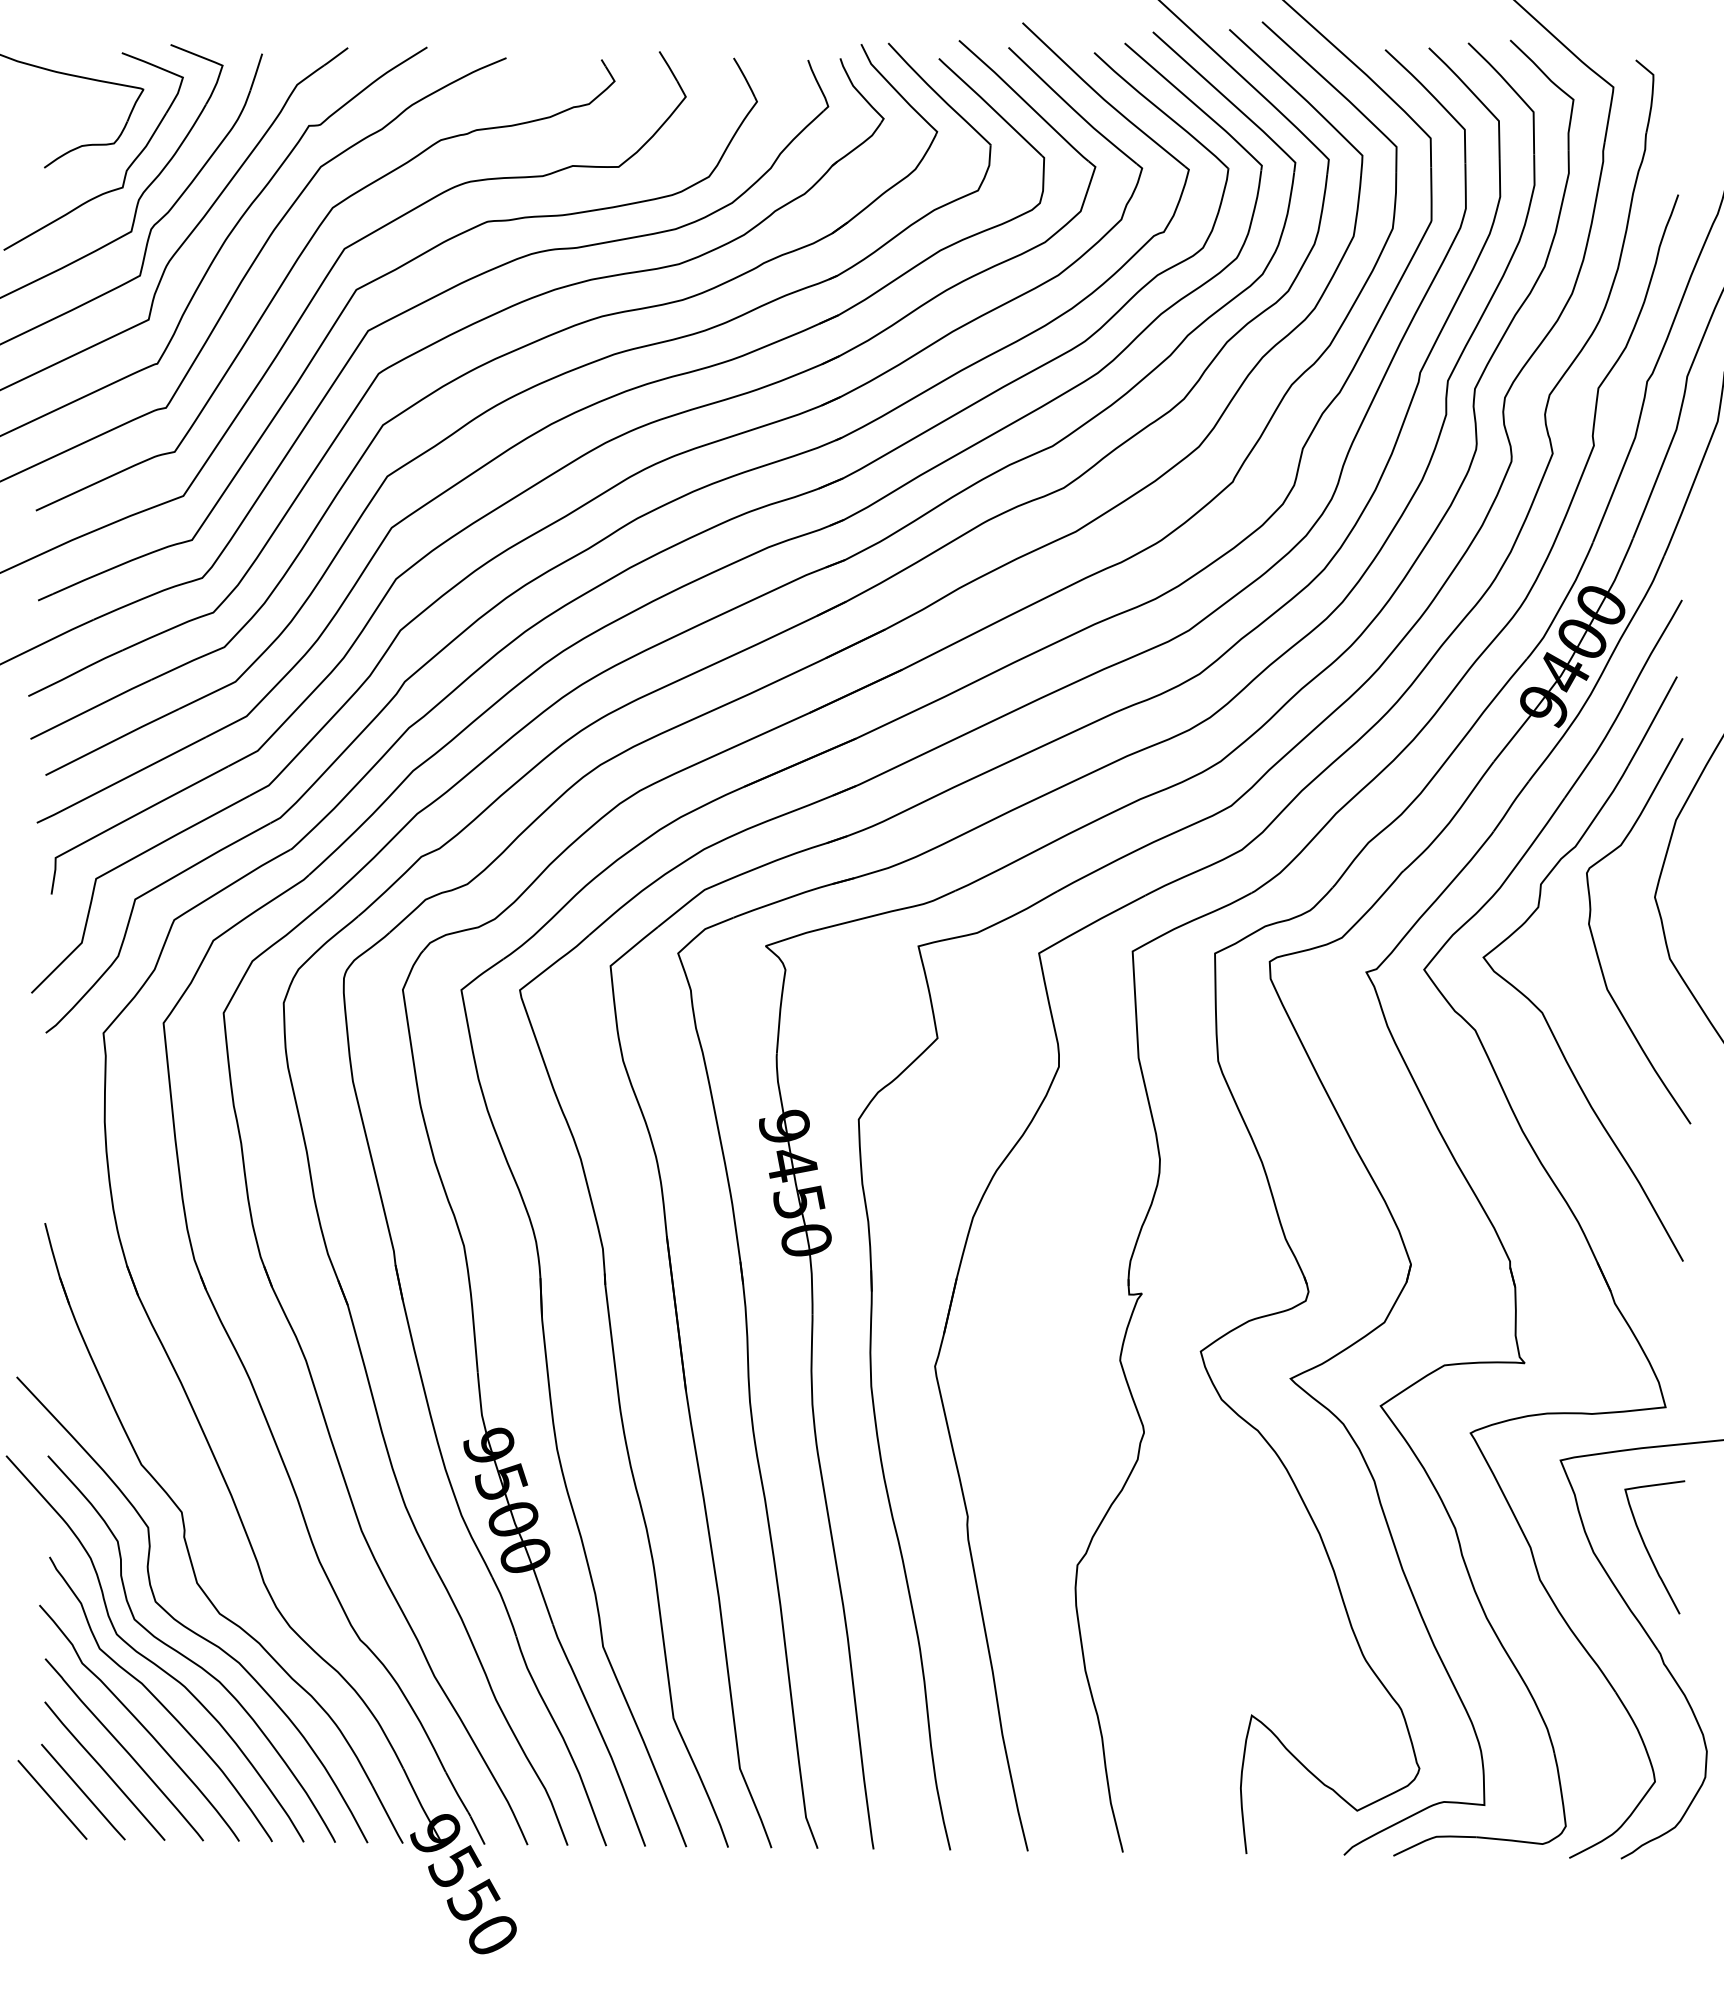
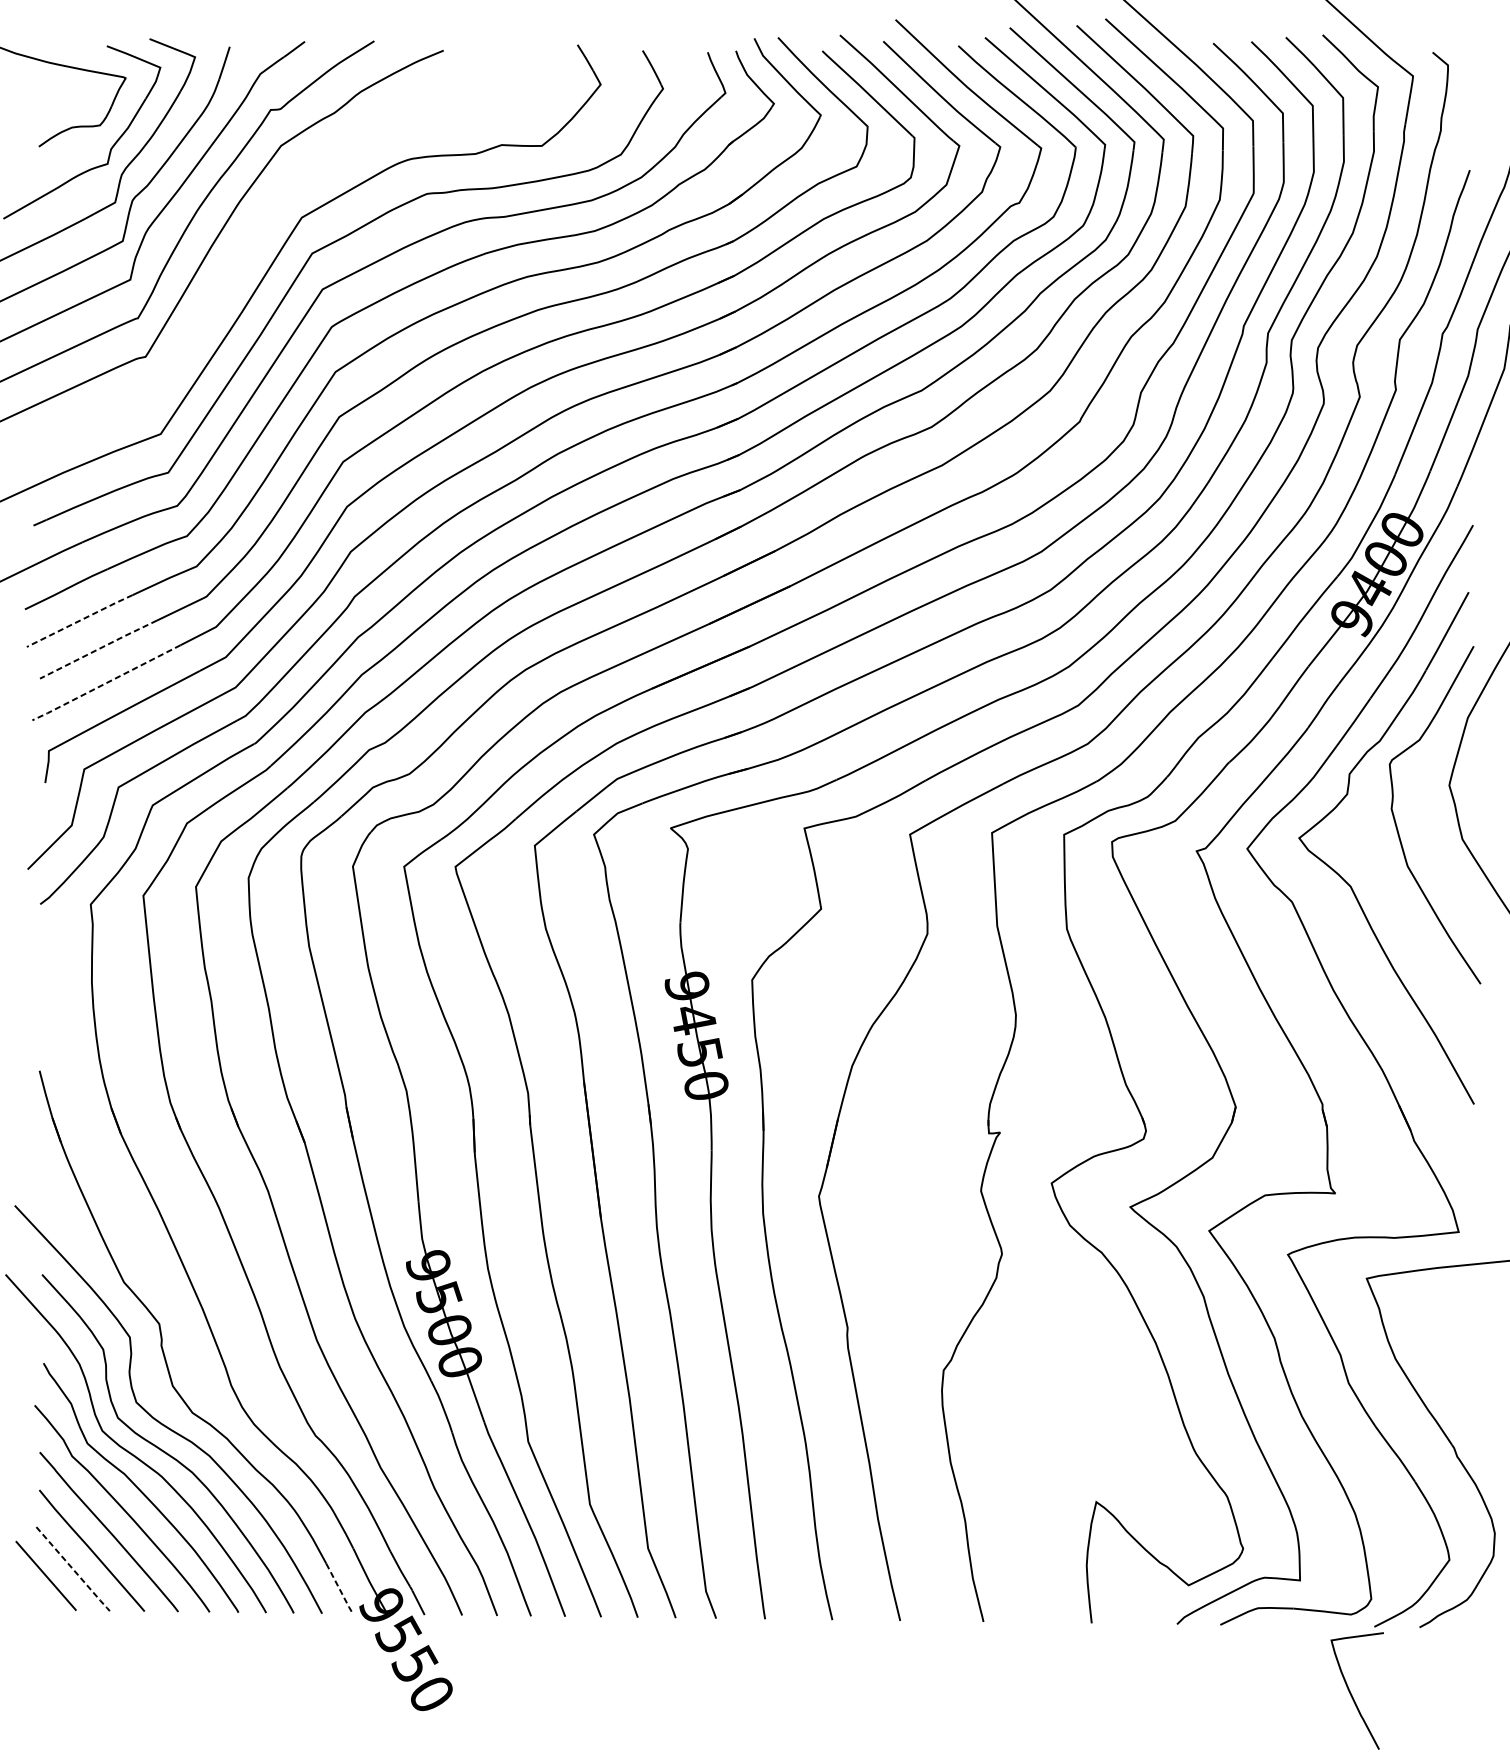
part: (294, 266) -> (258, 233), removed
line: (91, 709) -> (80, 621), solid -> dashed
line: (112, 741) -> (98, 649), solid -> dashed
line: (120, 780) -> (105, 683), solid -> dashed
curve: (1648, 1550) -> (1351, 1693), moved
line: (84, 1793) -> (74, 1570), solid -> dashed
line: (388, 1815) -> (340, 1589), solid -> dashed

